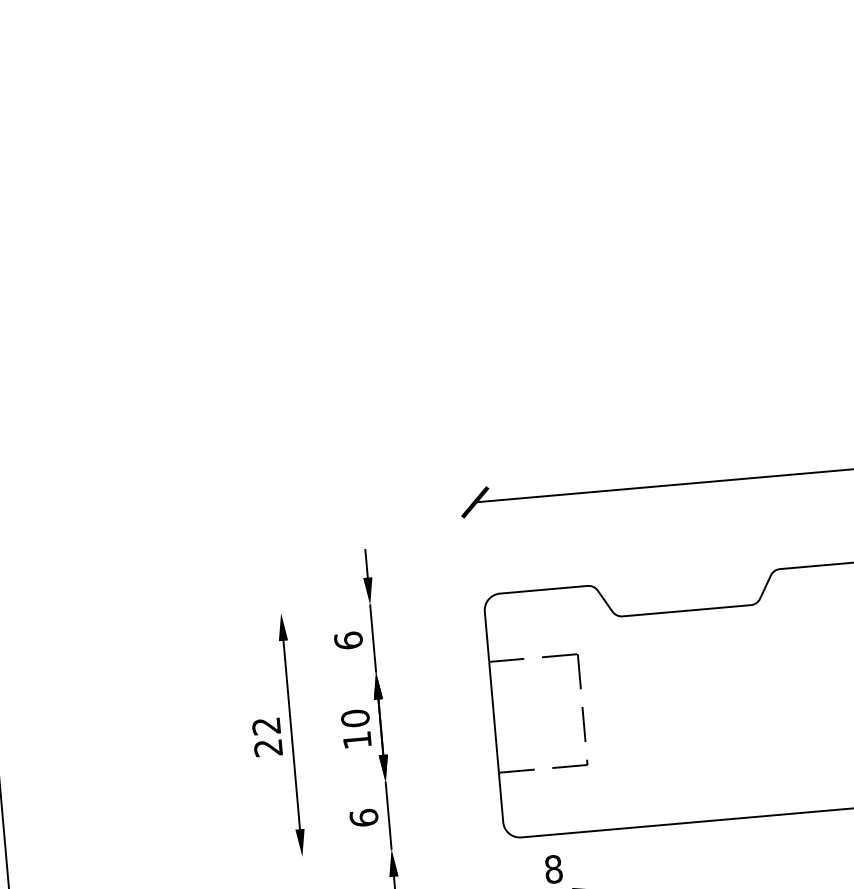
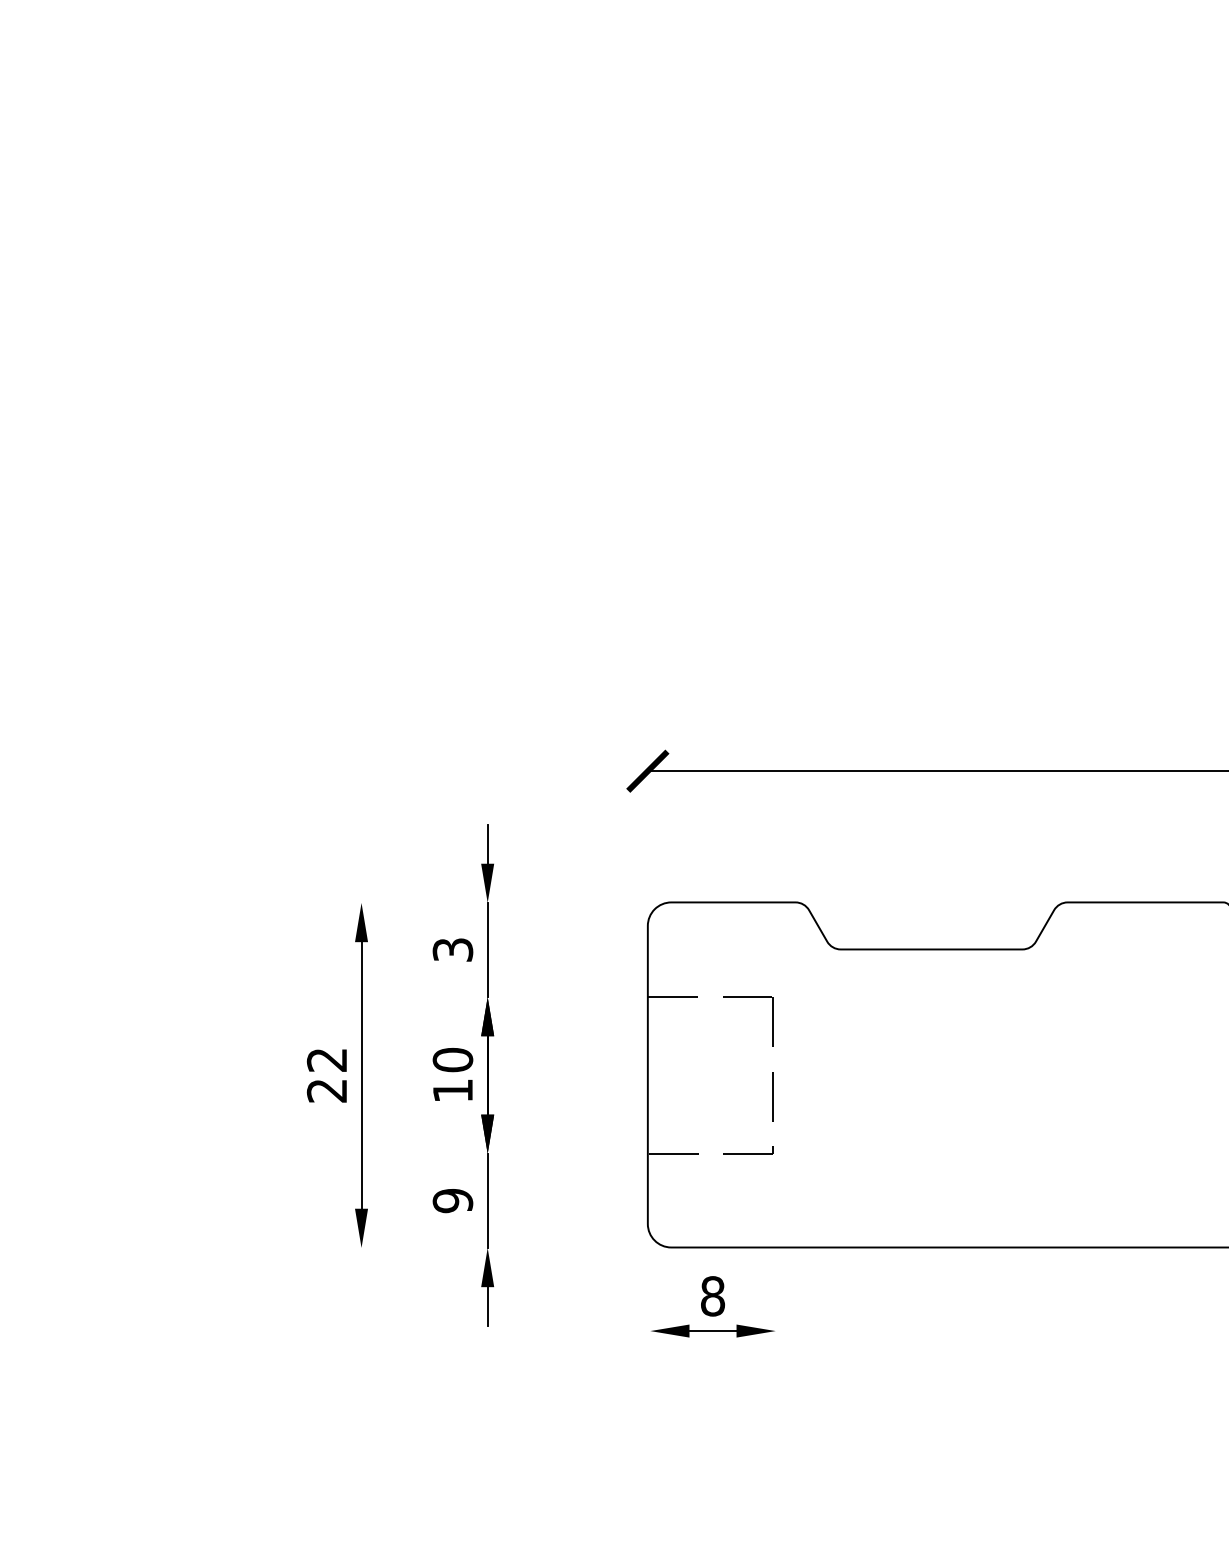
text: (348, 640) -> (452, 949), 6 -> 3
text: (363, 817) -> (452, 1200), 6 -> 9

